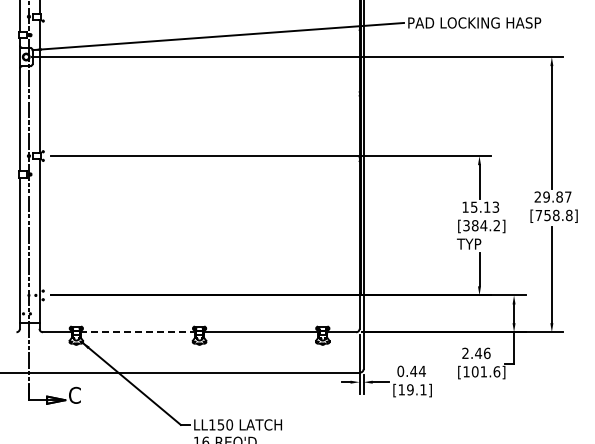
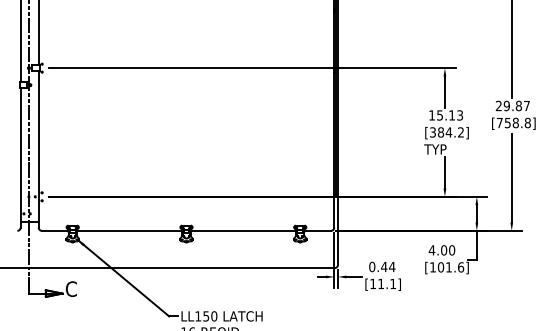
line: (138, 332) -> (130, 231), dashed -> solid
text: (476, 353) -> (442, 250), 2.46 -> 4.00
text: (410, 389) -> (381, 283), [19.1] -> [11.1]

